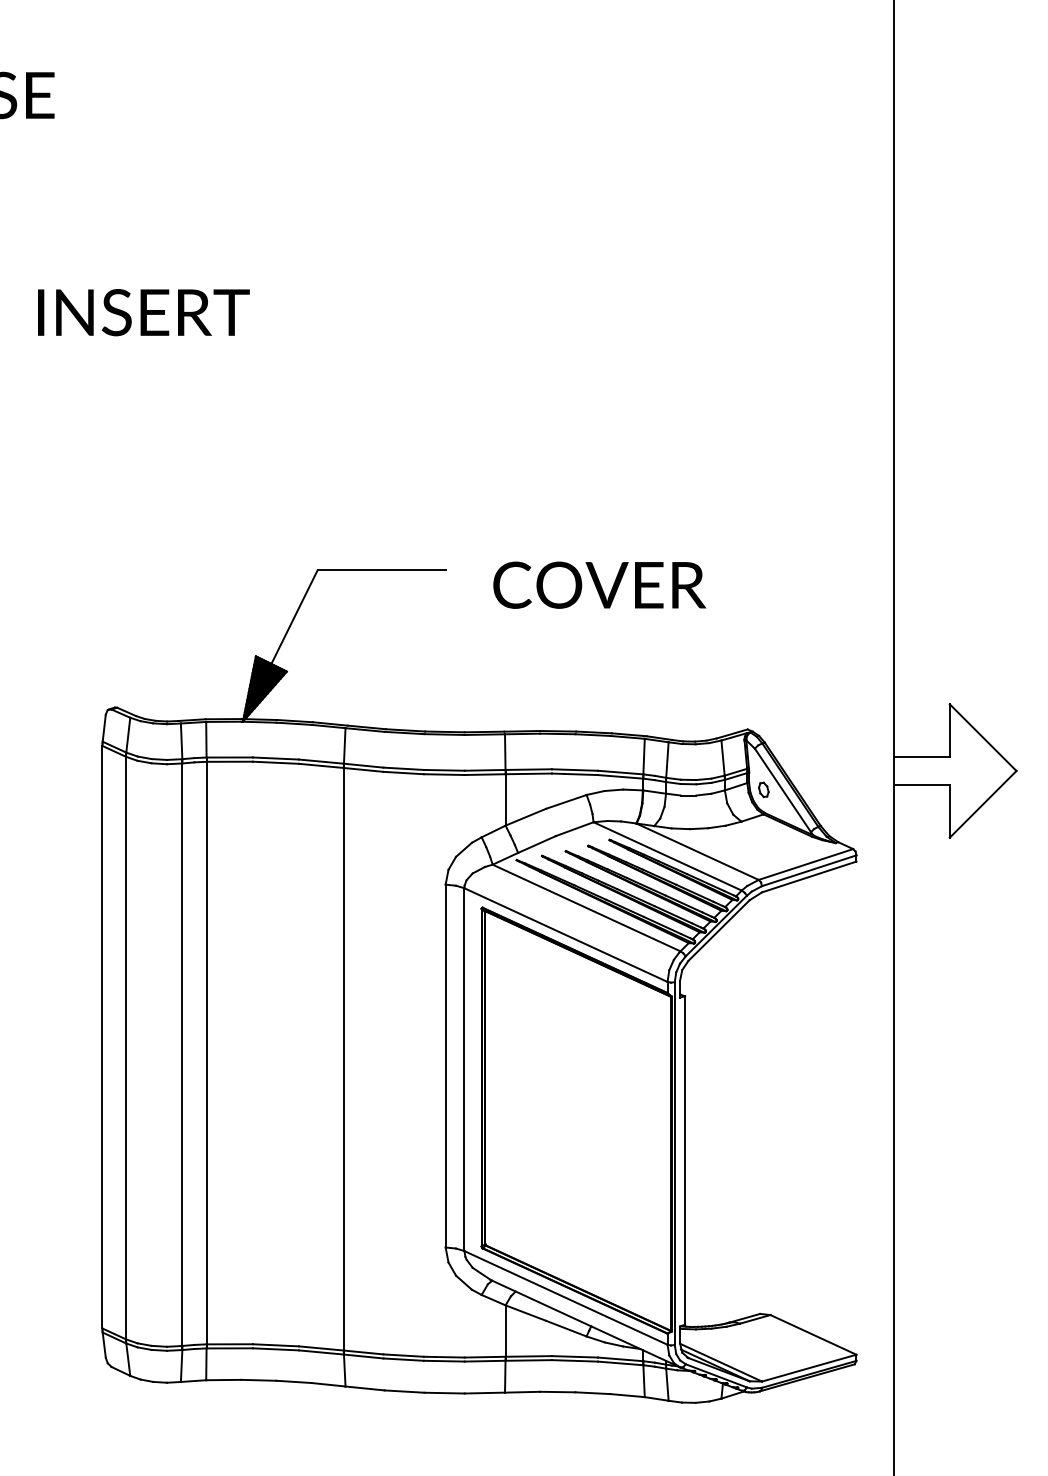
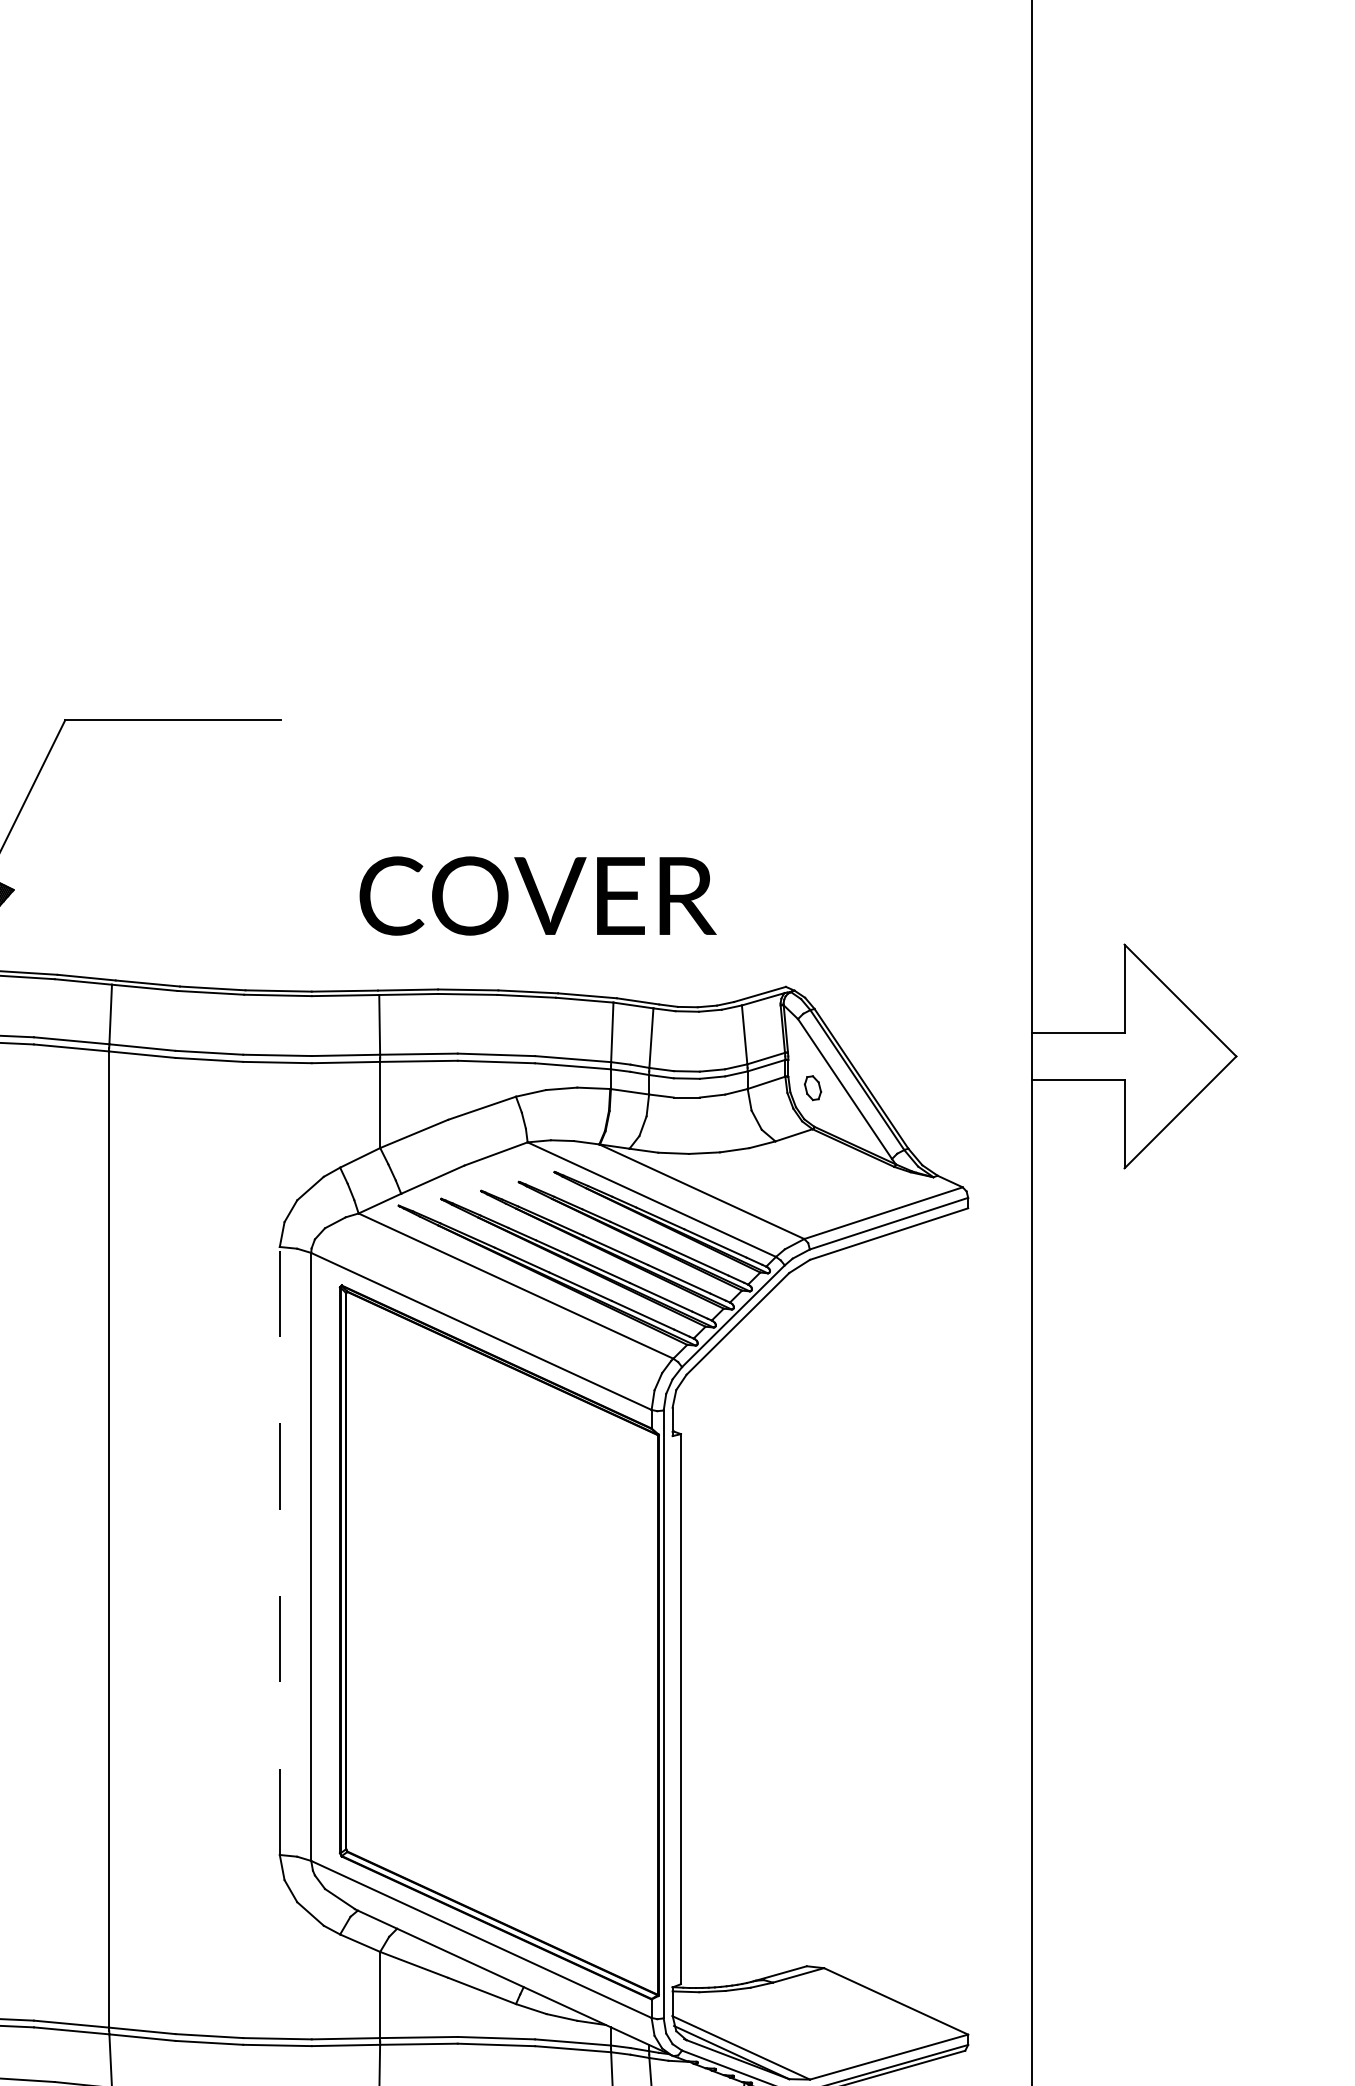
text: (599, 584) -> (537, 894), moved
line: (445, 1065) -> (279, 1549), solid -> dashed

